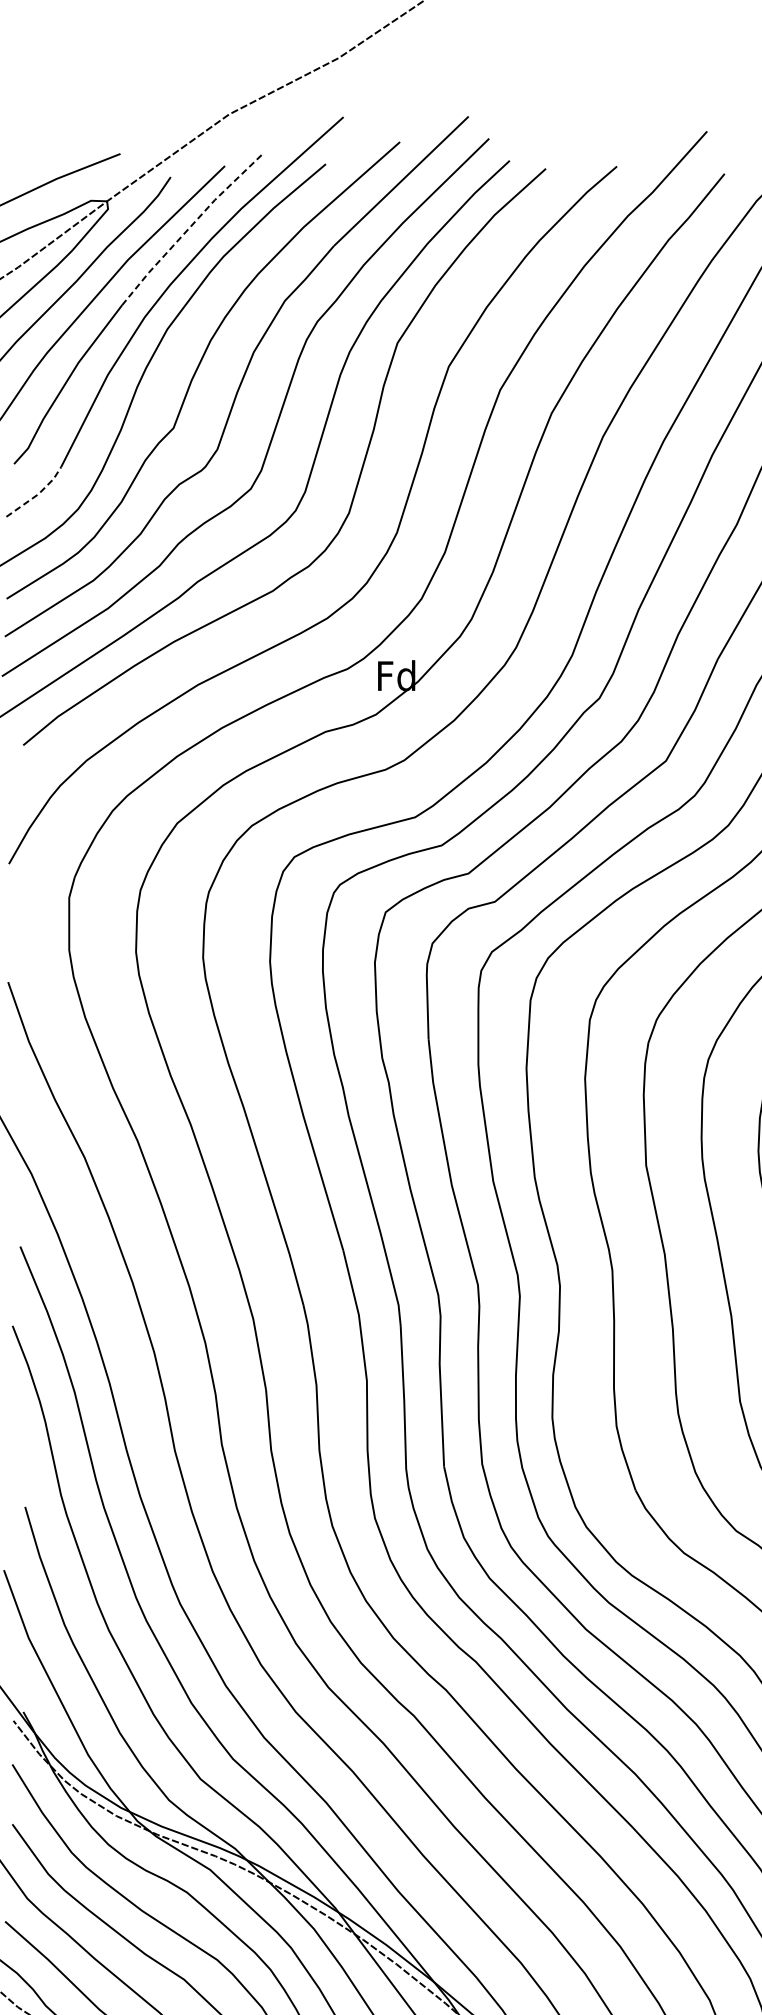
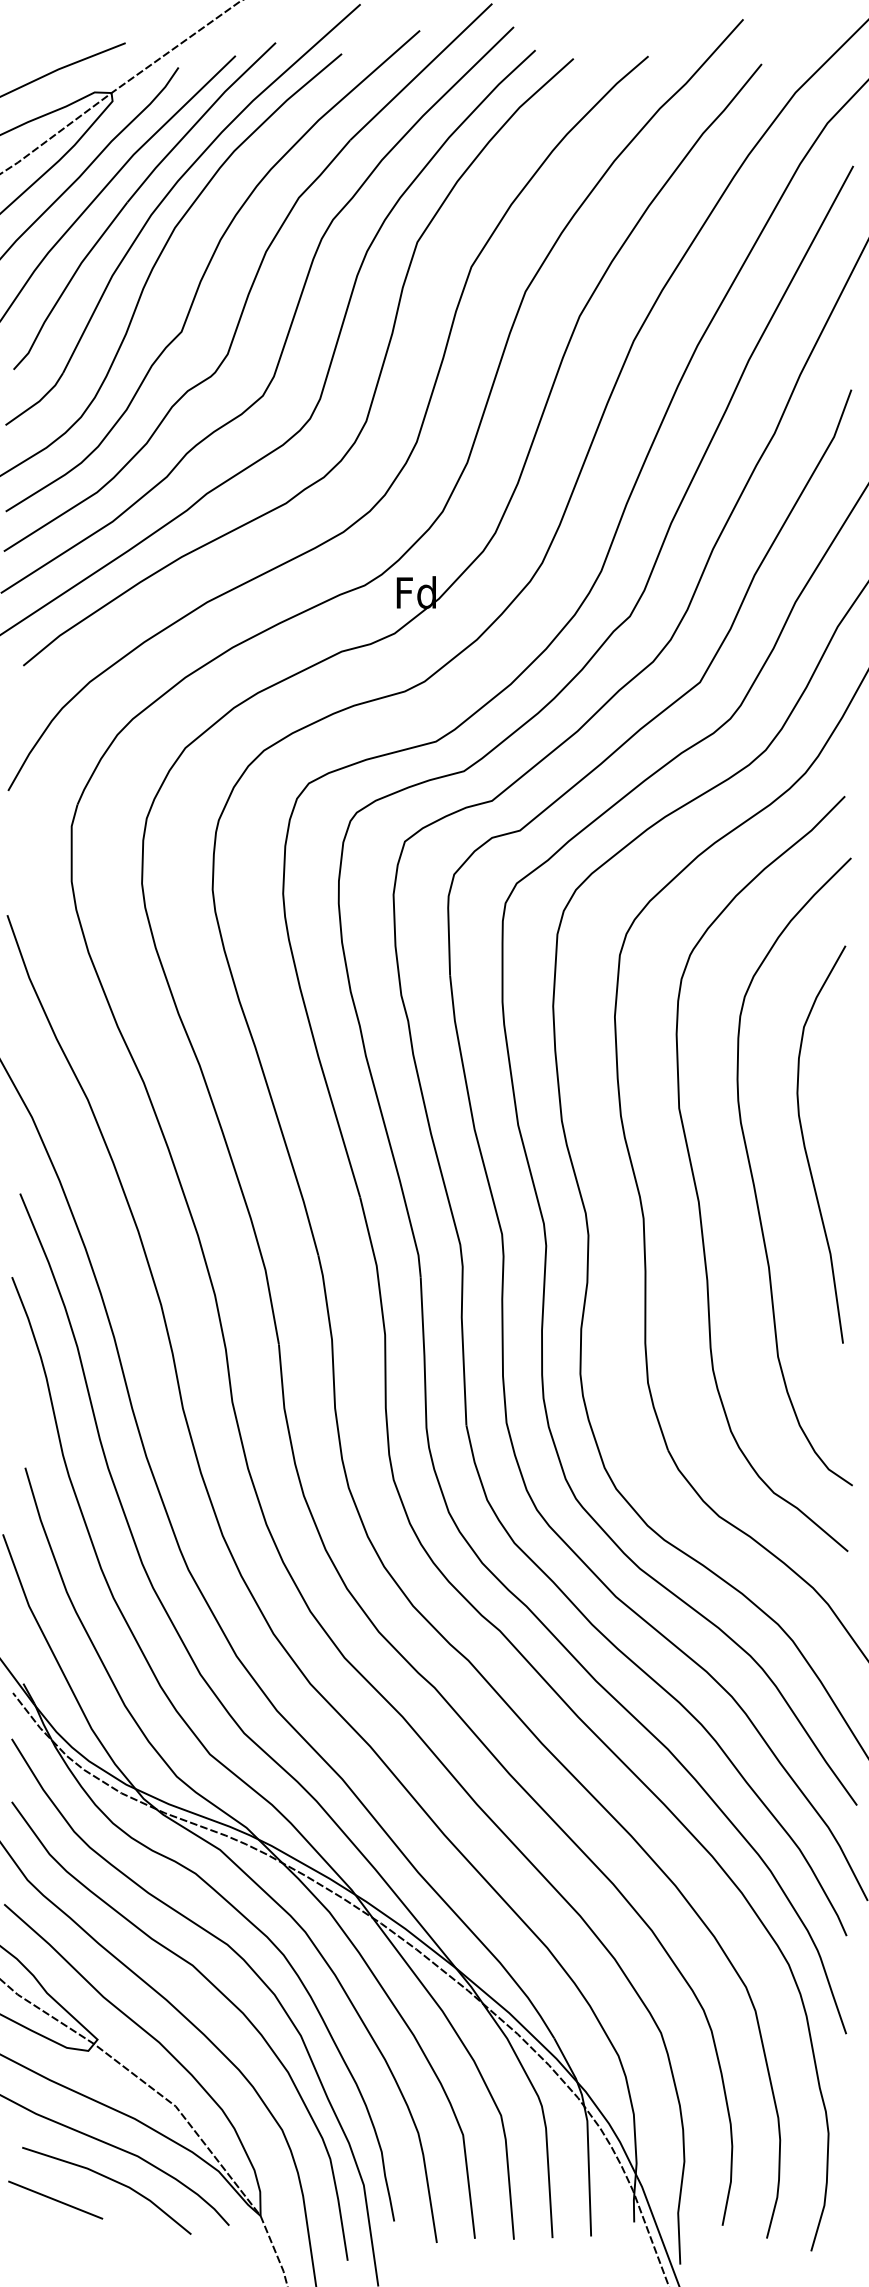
line: (190, 227) -> (199, 120), dashed -> solid
line: (37, 494) -> (38, 401), dashed -> solid

